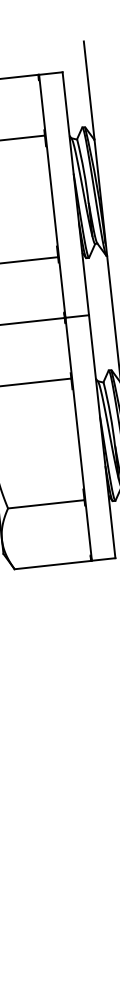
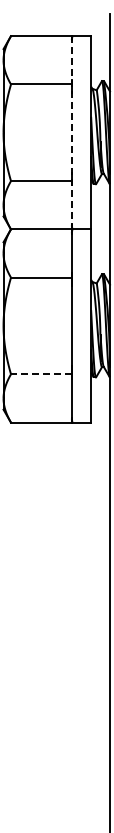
line: (52, 195) -> (72, 132), solid -> dashed
line: (45, 504) -> (40, 374), solid -> dashed

